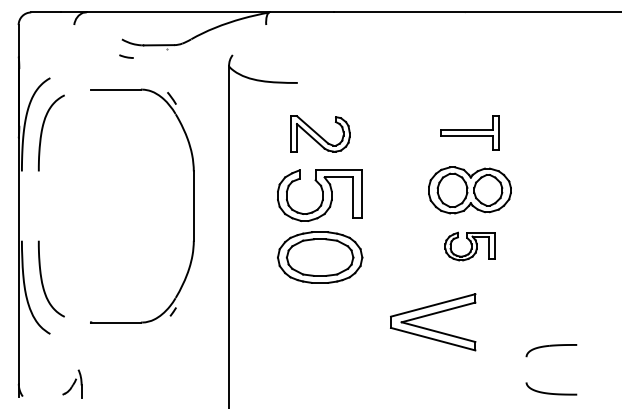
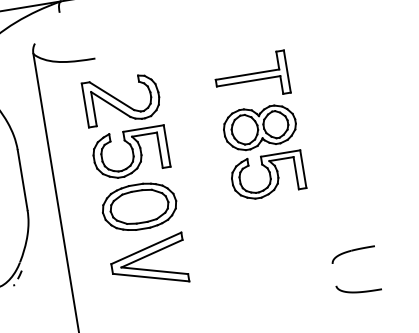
part: (469, 132) -> (251, 77), size x1.43
part: (320, 133) -> (122, 99), size x1.43
part: (469, 246) -> (267, 176), size x1.67
part: (433, 329) -> (150, 269), moved

